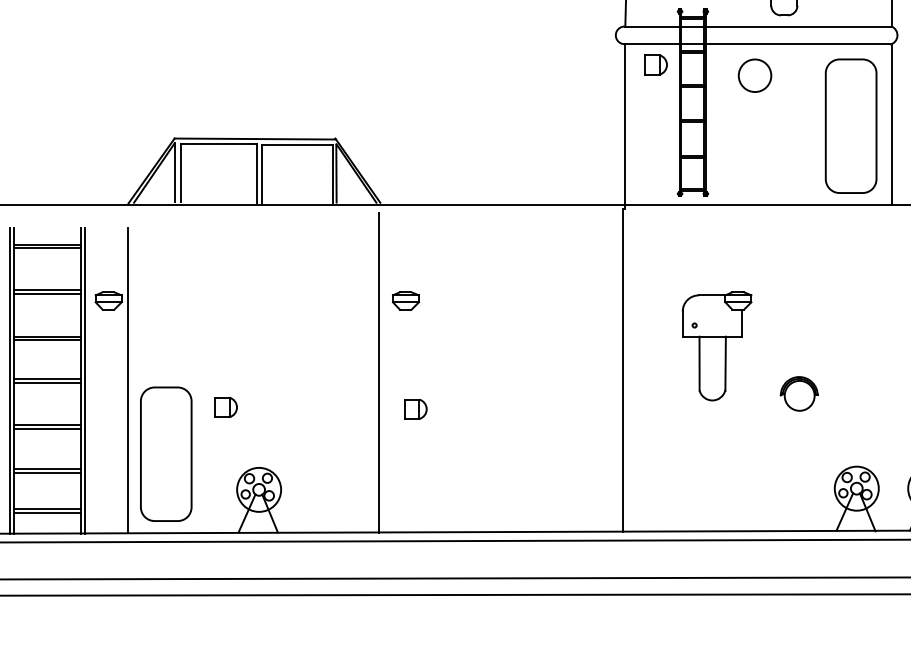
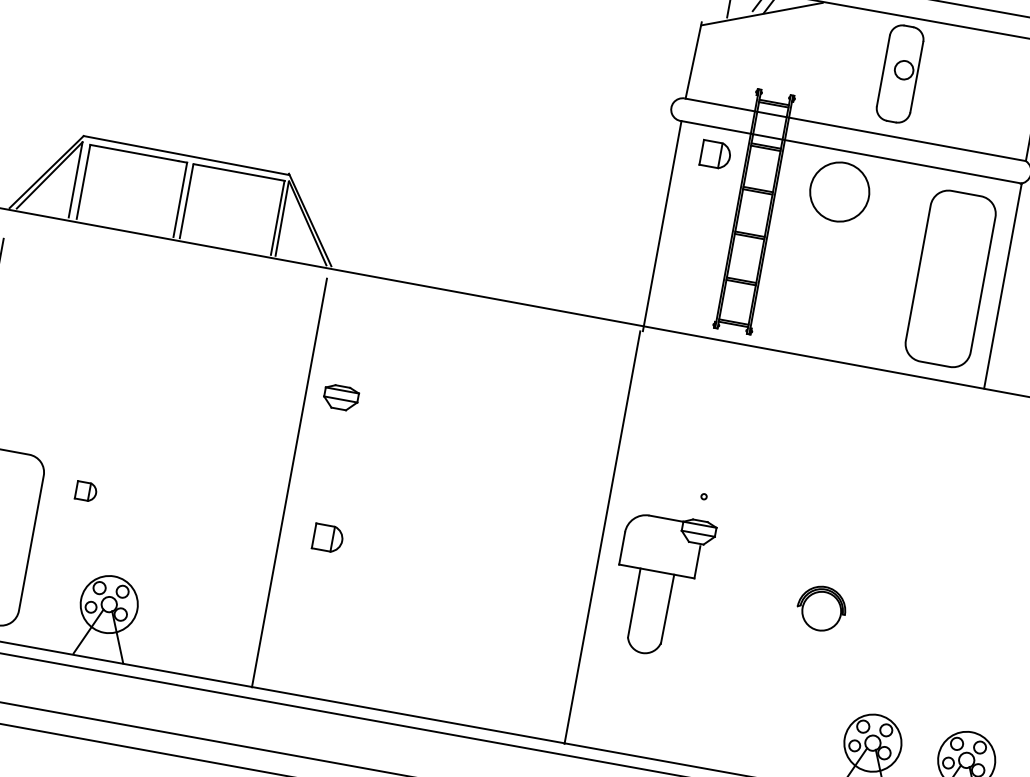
circle: (754, 75) -> (839, 191), size x1.4
part: (716, 346) -> (659, 585), moved
part: (225, 407) -> (85, 491), size x0.7

